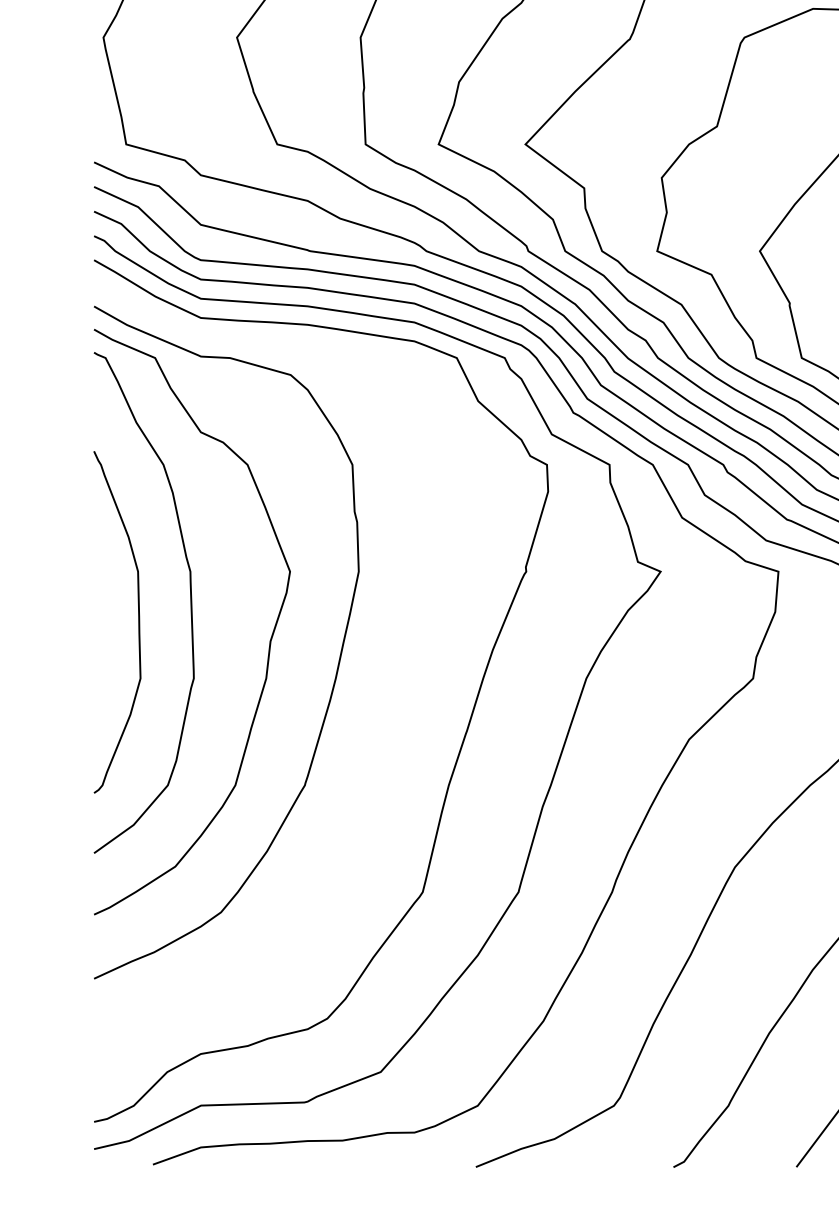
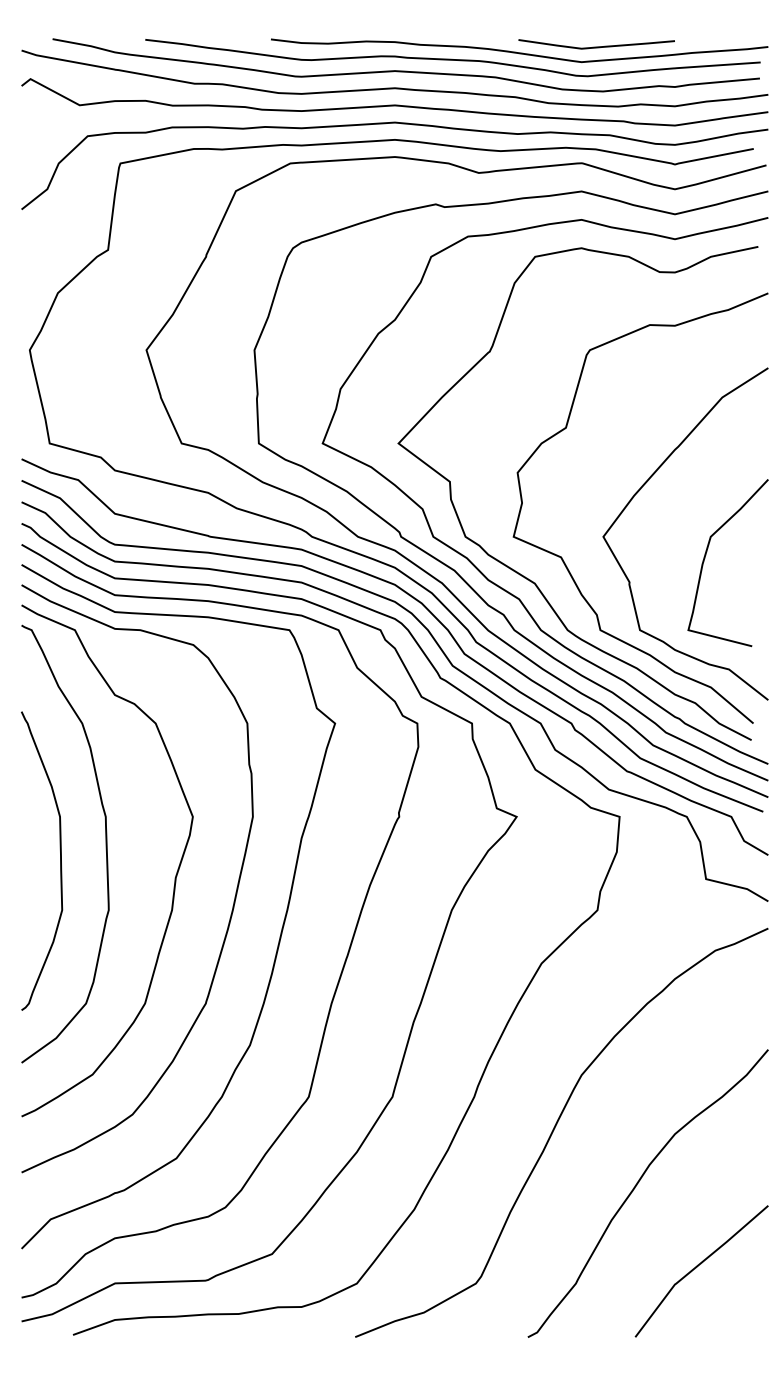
curve: (390, 704) -> (280, 932), added

